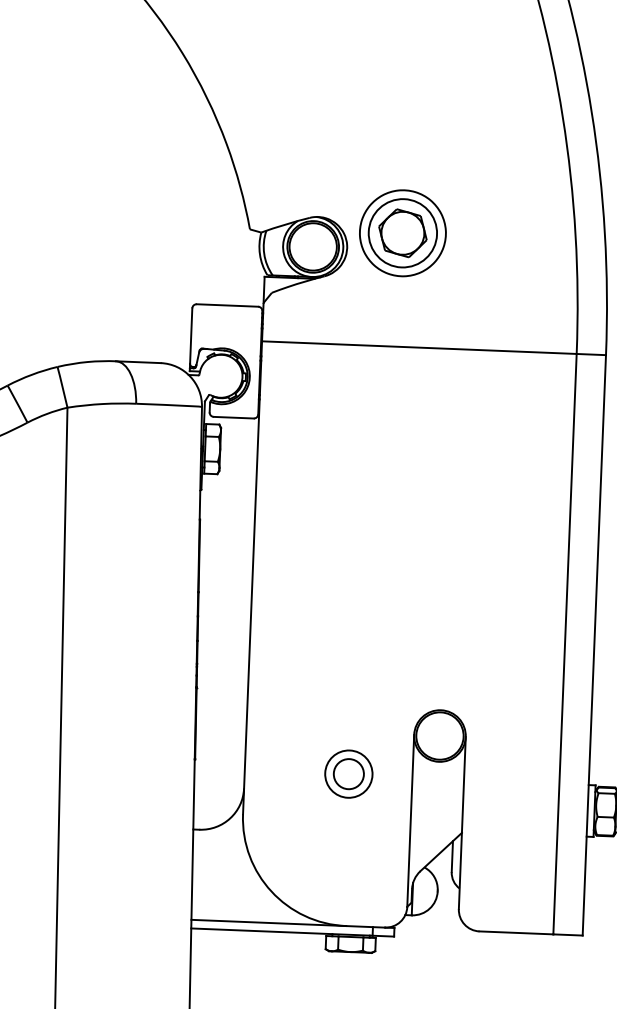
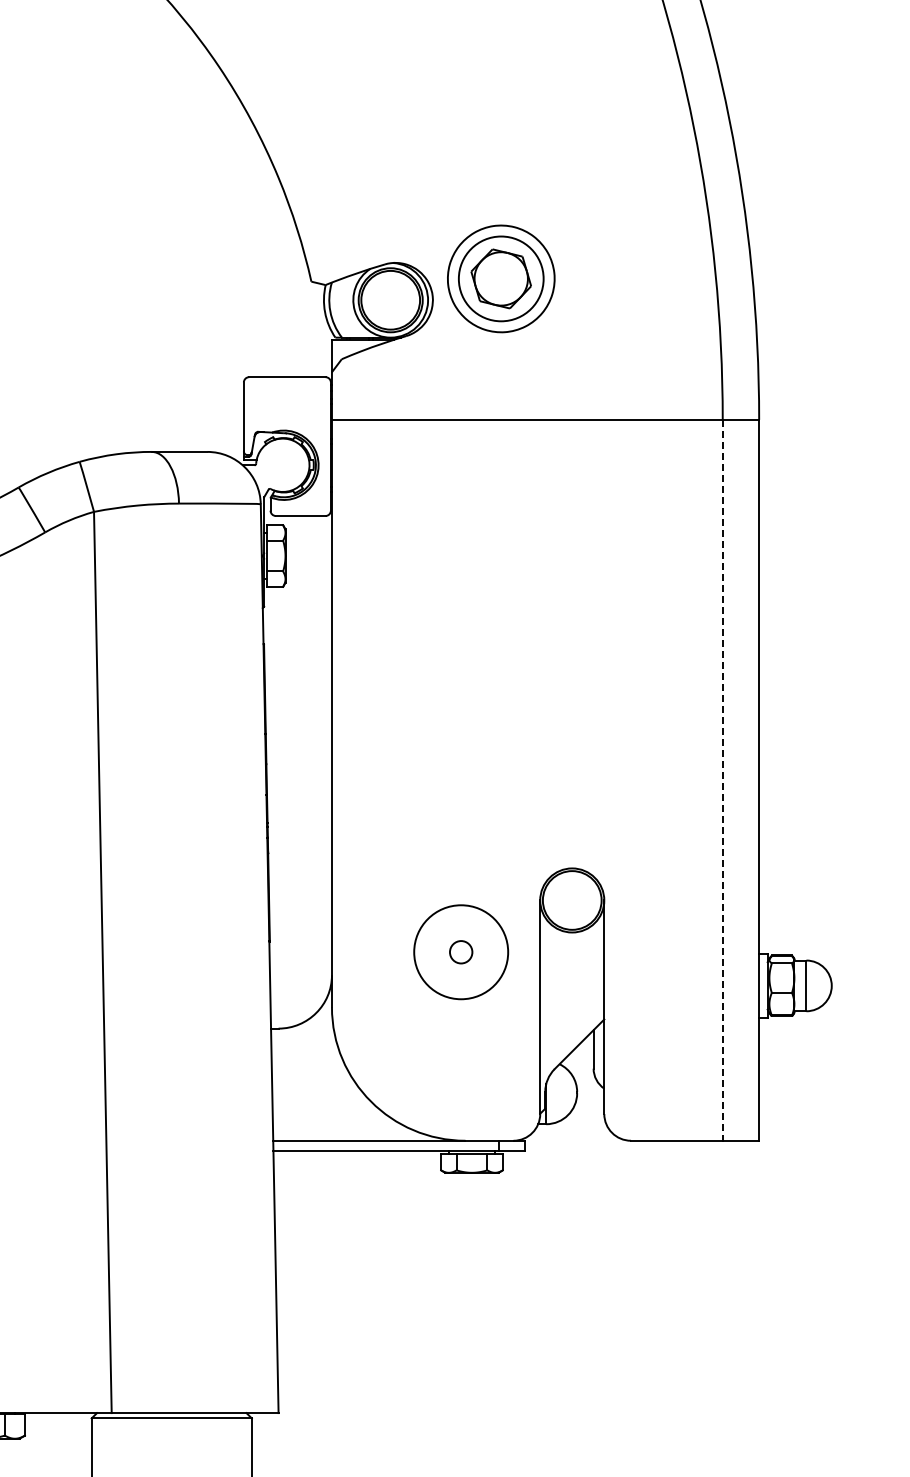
line: (564, 644) -> (722, 780), solid -> dashed
circle: (348, 773) -> (460, 951), size x0.6
circle: (348, 773) -> (460, 951), size x1.6

